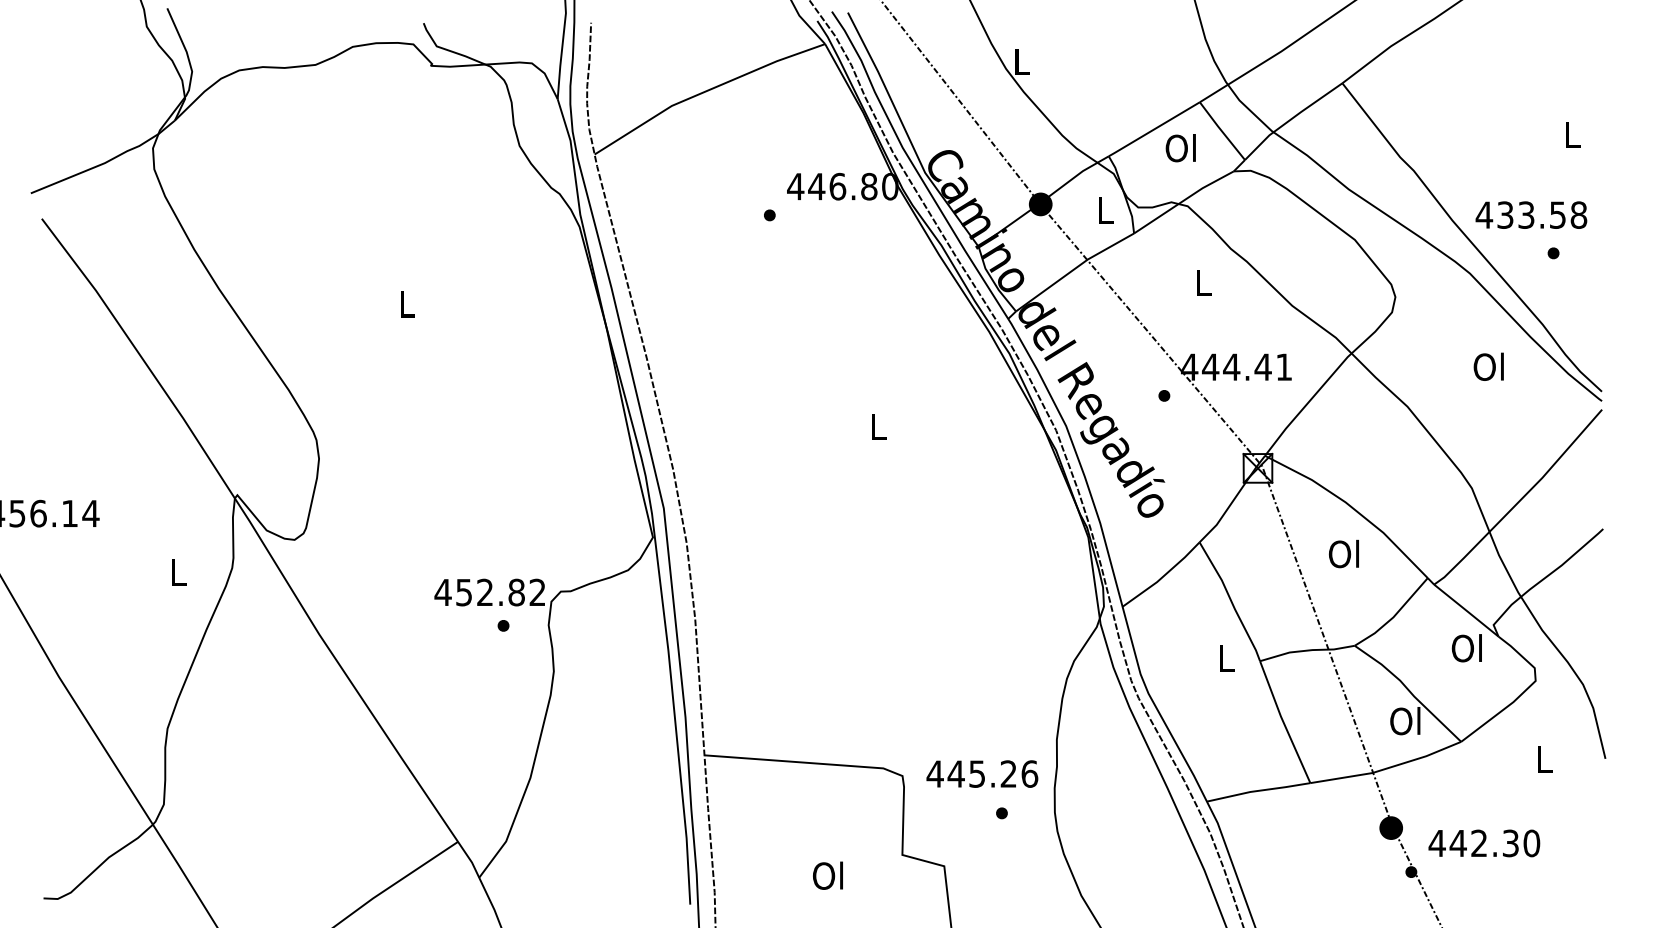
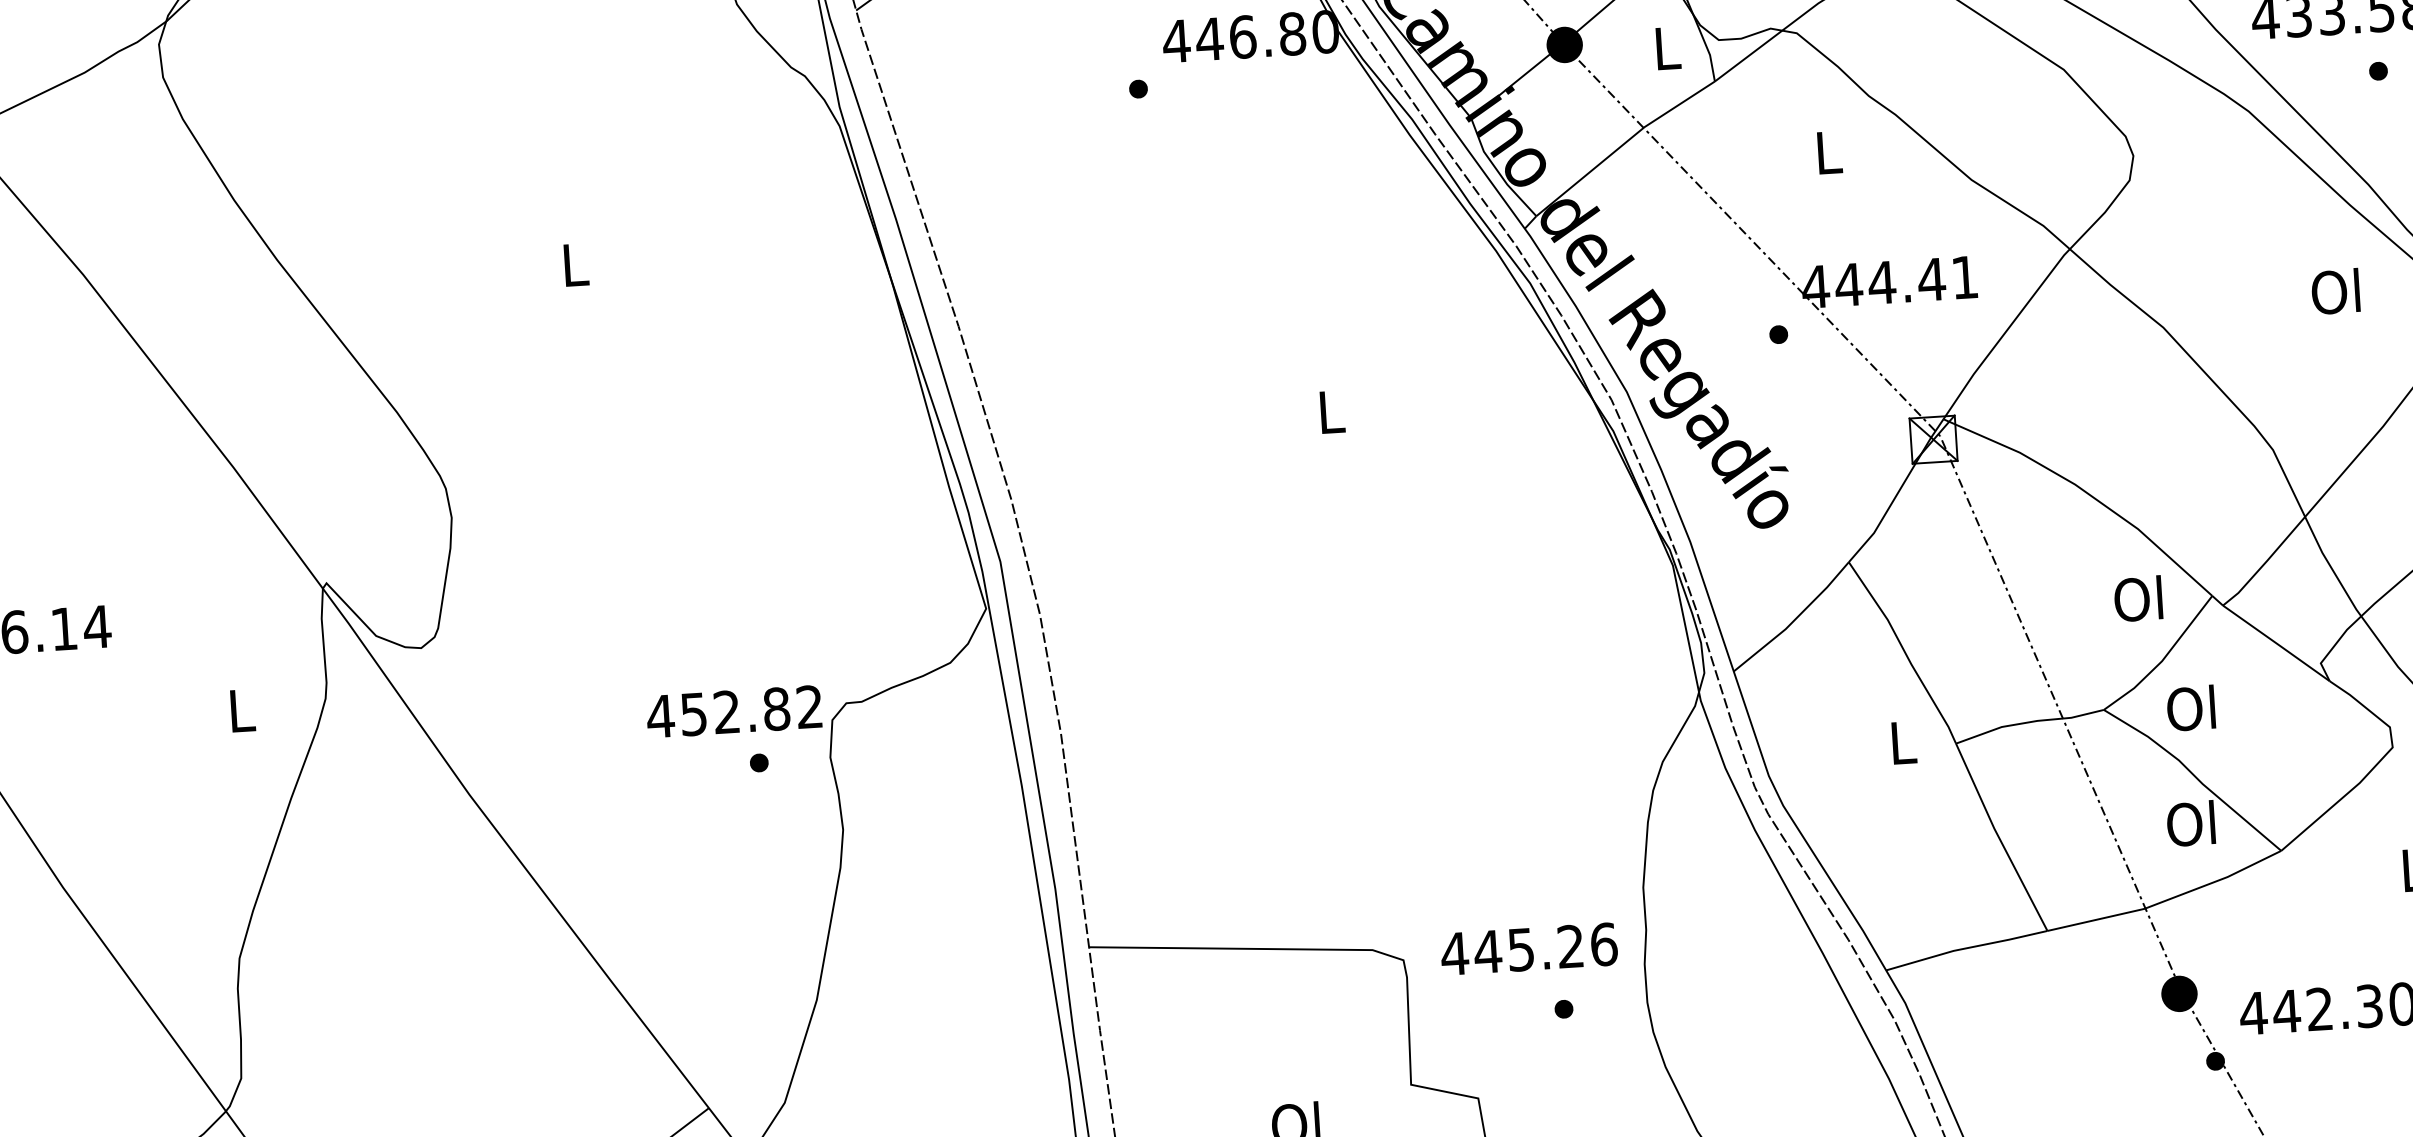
text: (1488, 366) -> (2335, 291), moved
text: (1343, 553) -> (2137, 598), moved
text: (1466, 648) -> (2190, 708), moved

